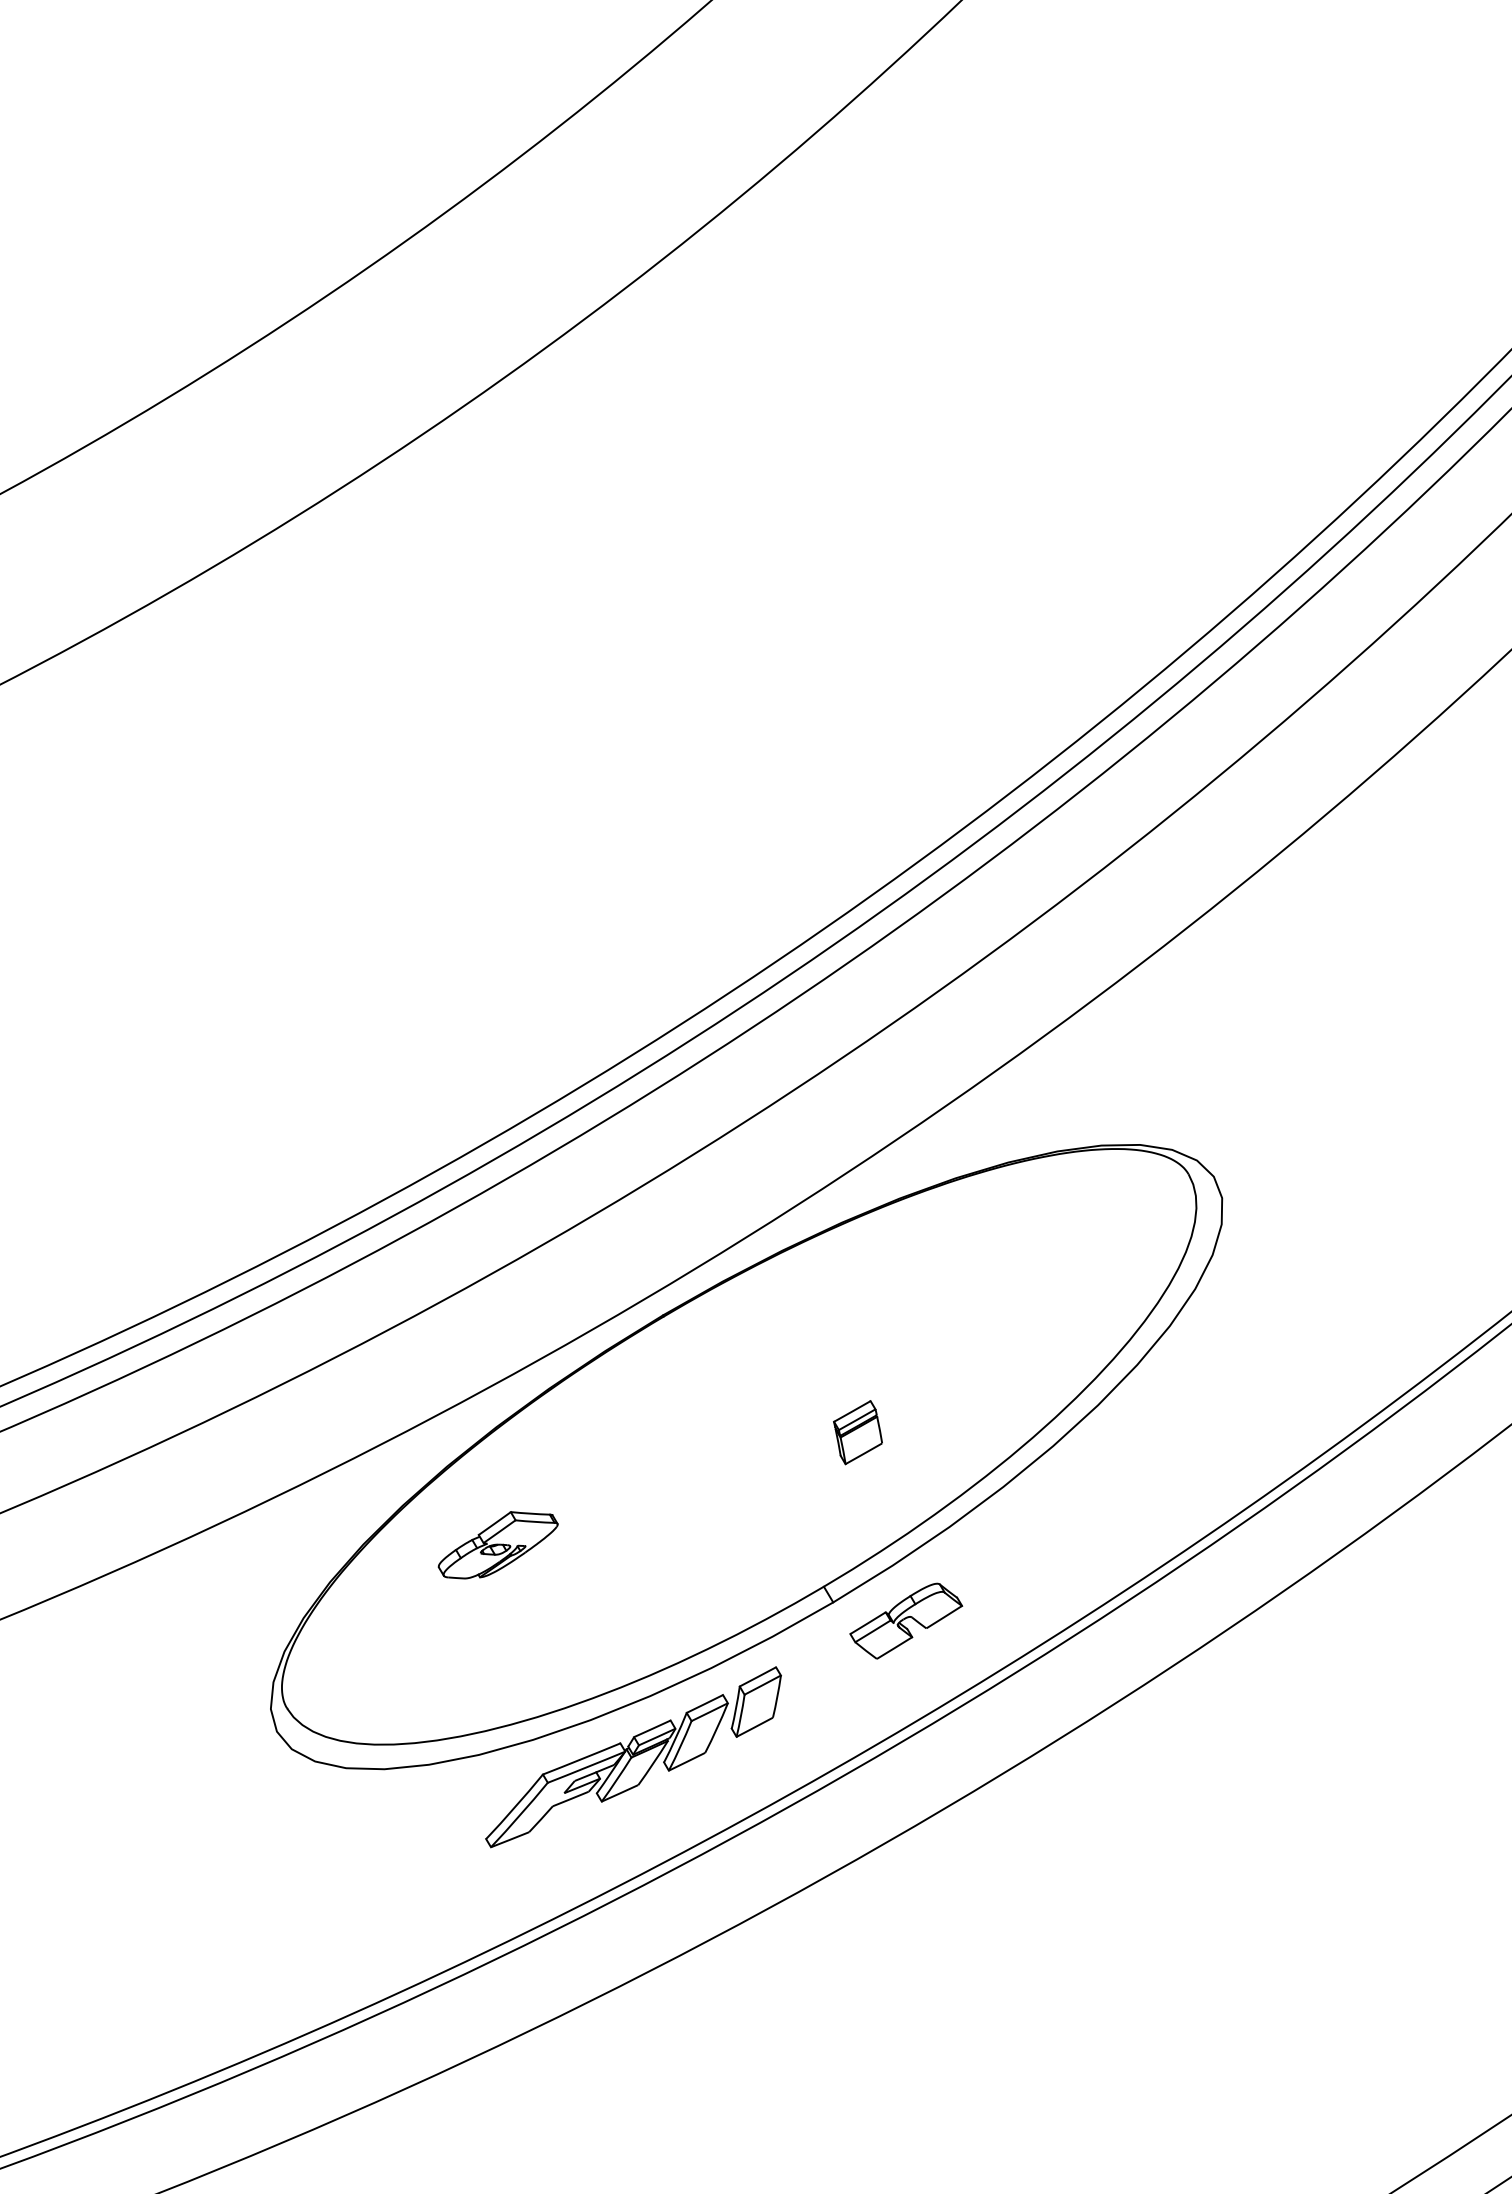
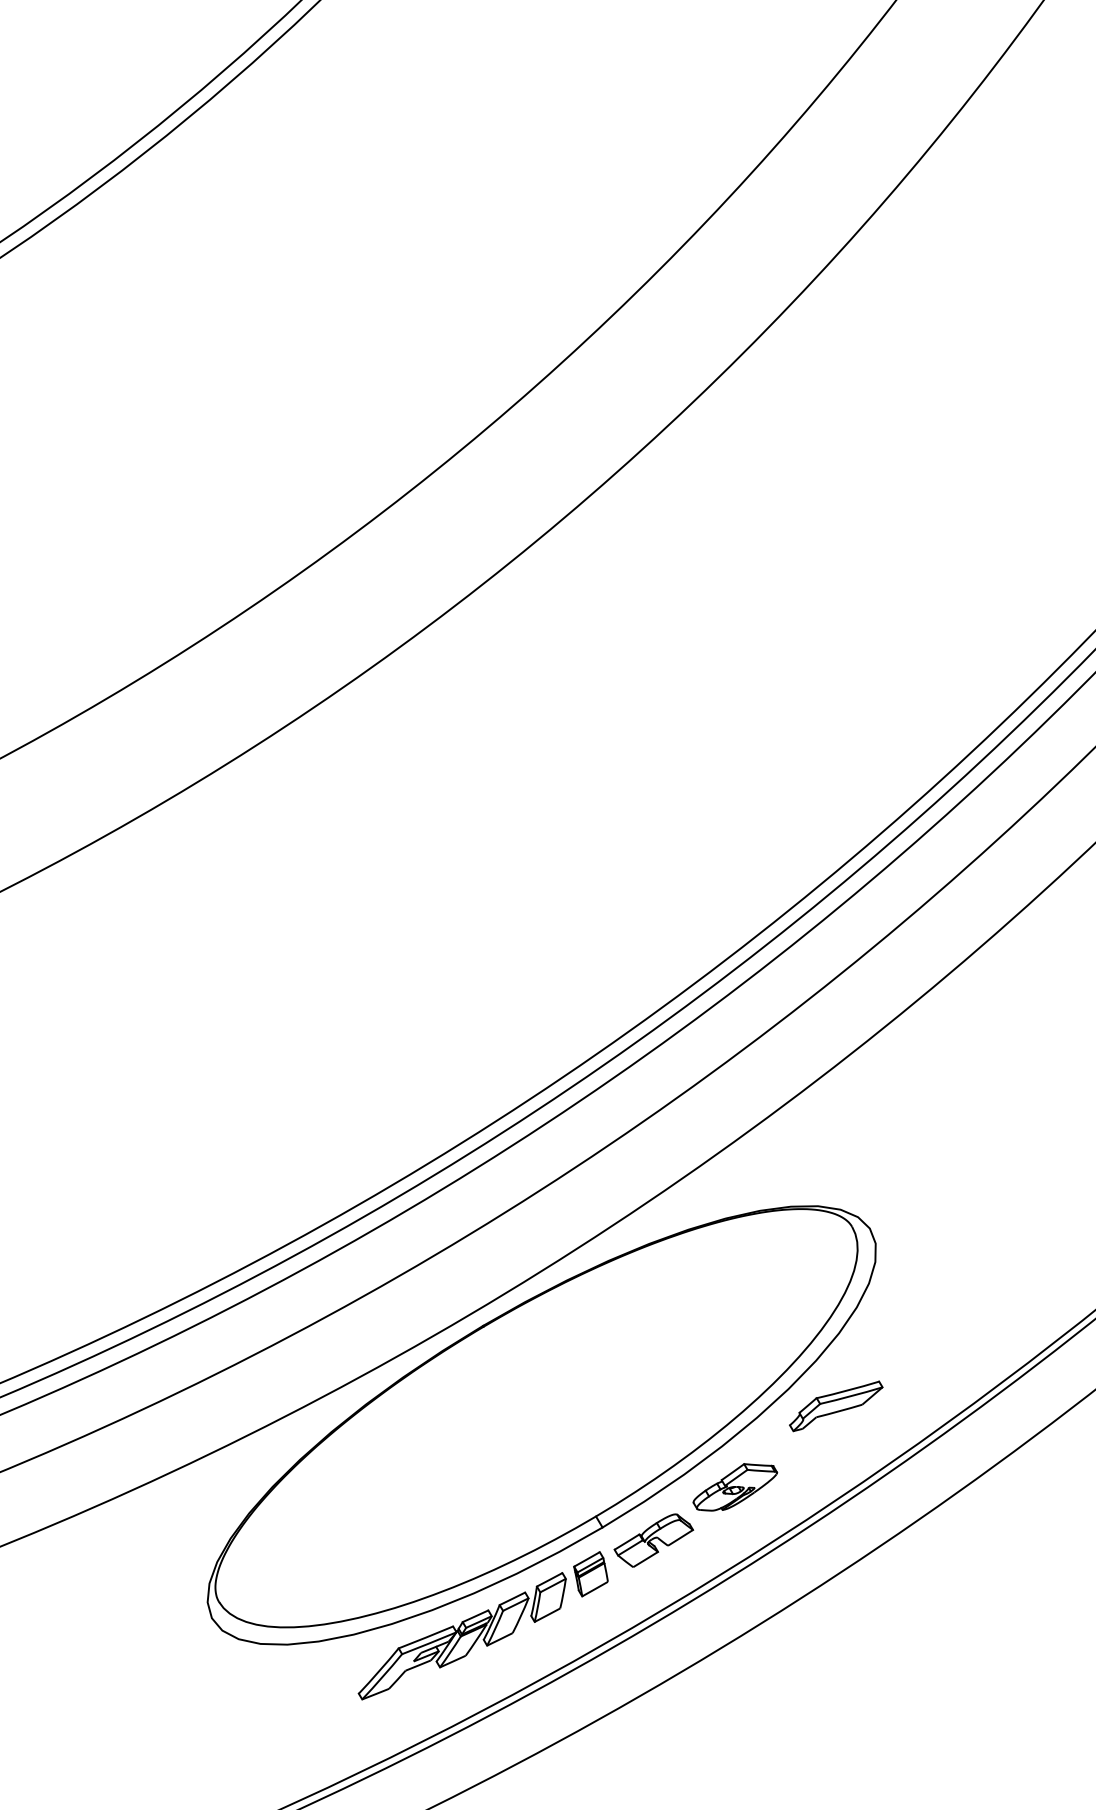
part: (1166, 1430) -> (836, 1406), added
part: (857, 1432) -> (590, 1574), moved
part: (498, 1545) -> (735, 1487), moved

